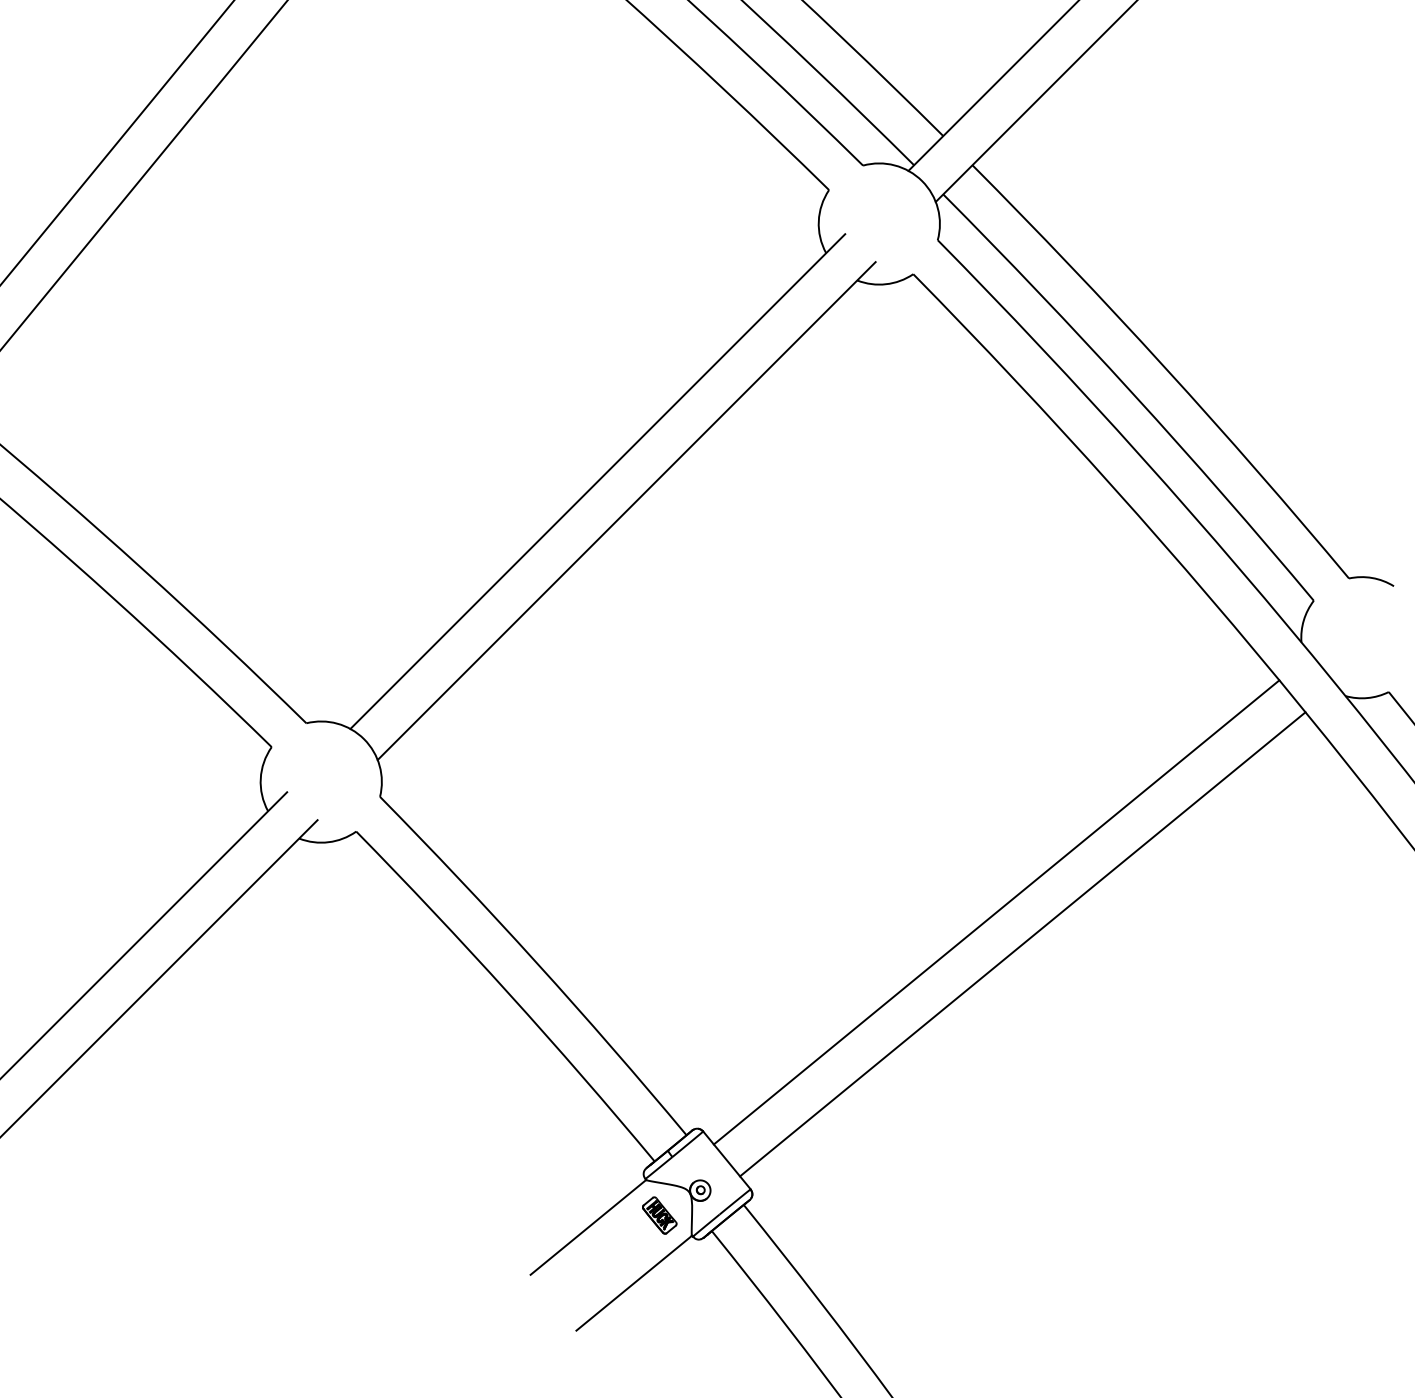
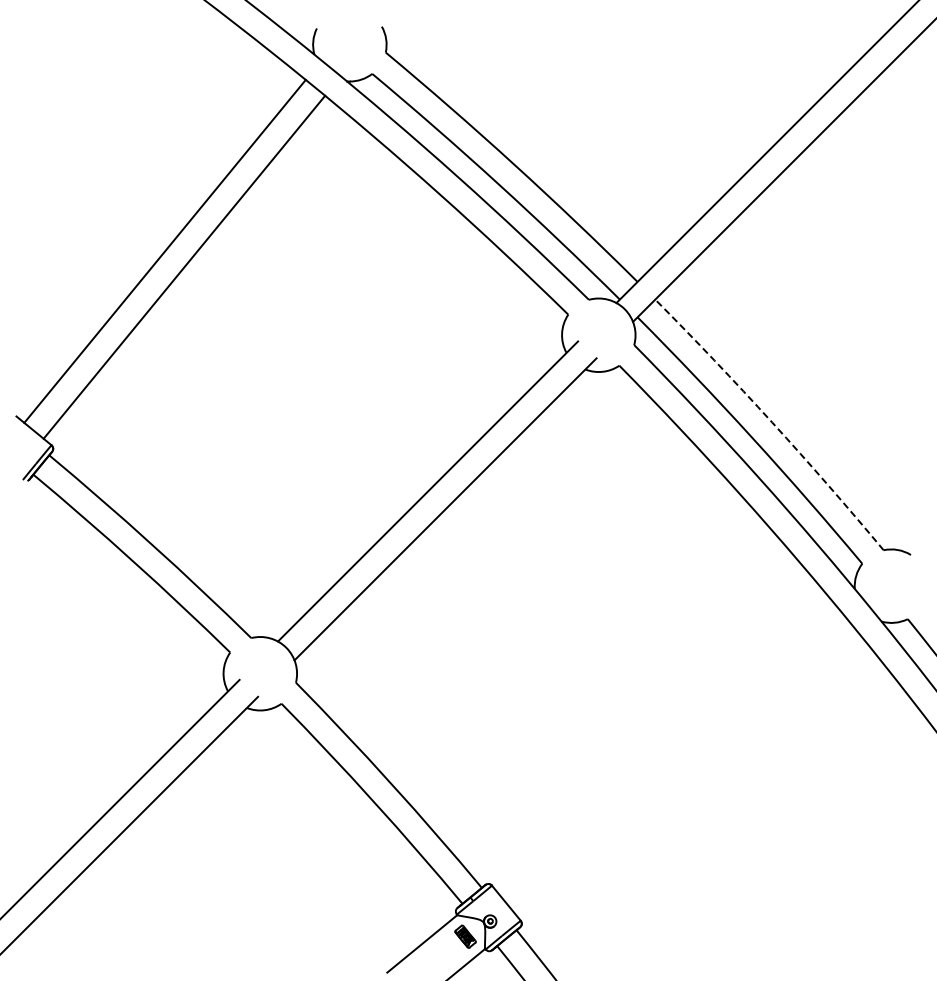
arc: (1165, 367) -> (772, 422), solid -> dashed
line: (995, 911) -> (669, 752), removed
line: (1022, 943) -> (685, 771), removed

